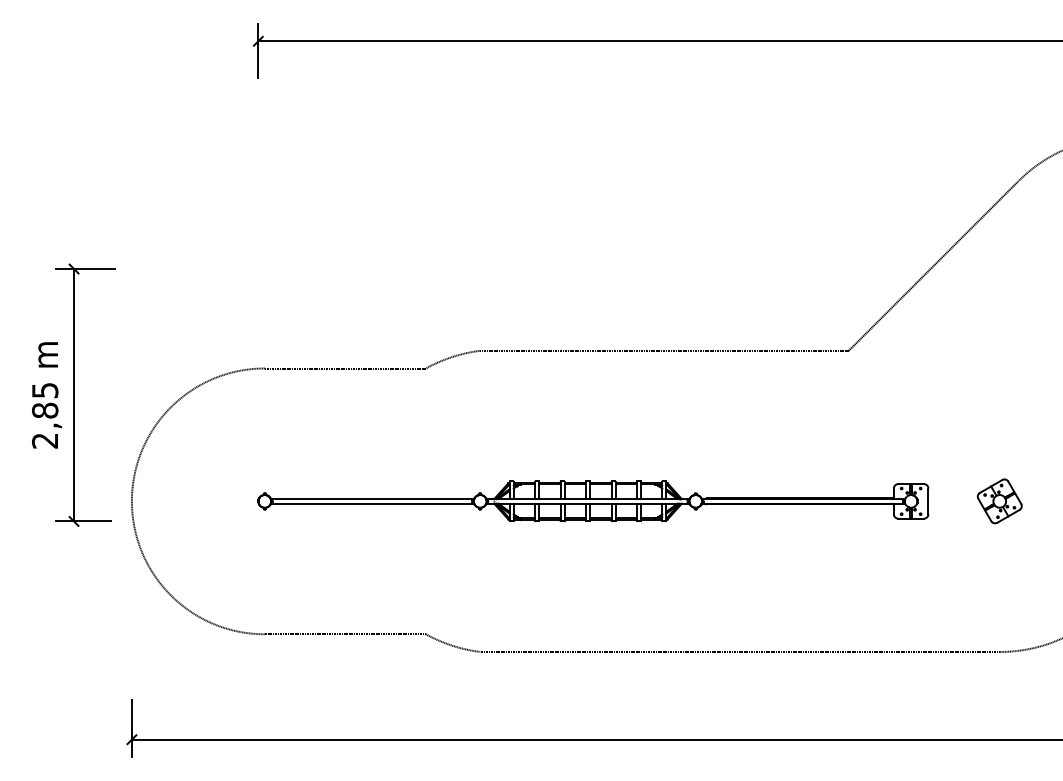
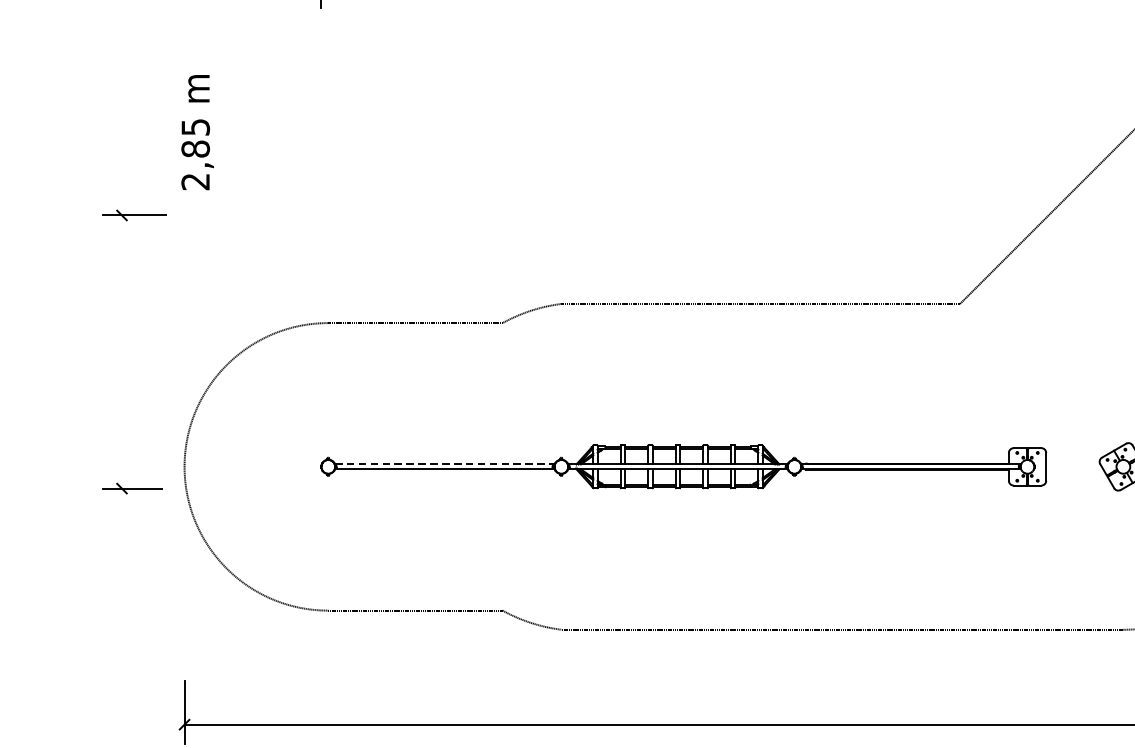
text: (47, 395) -> (198, 132), moved
line: (74, 395) -> (122, 352), removed
line: (372, 499) -> (444, 464), solid -> dashed

